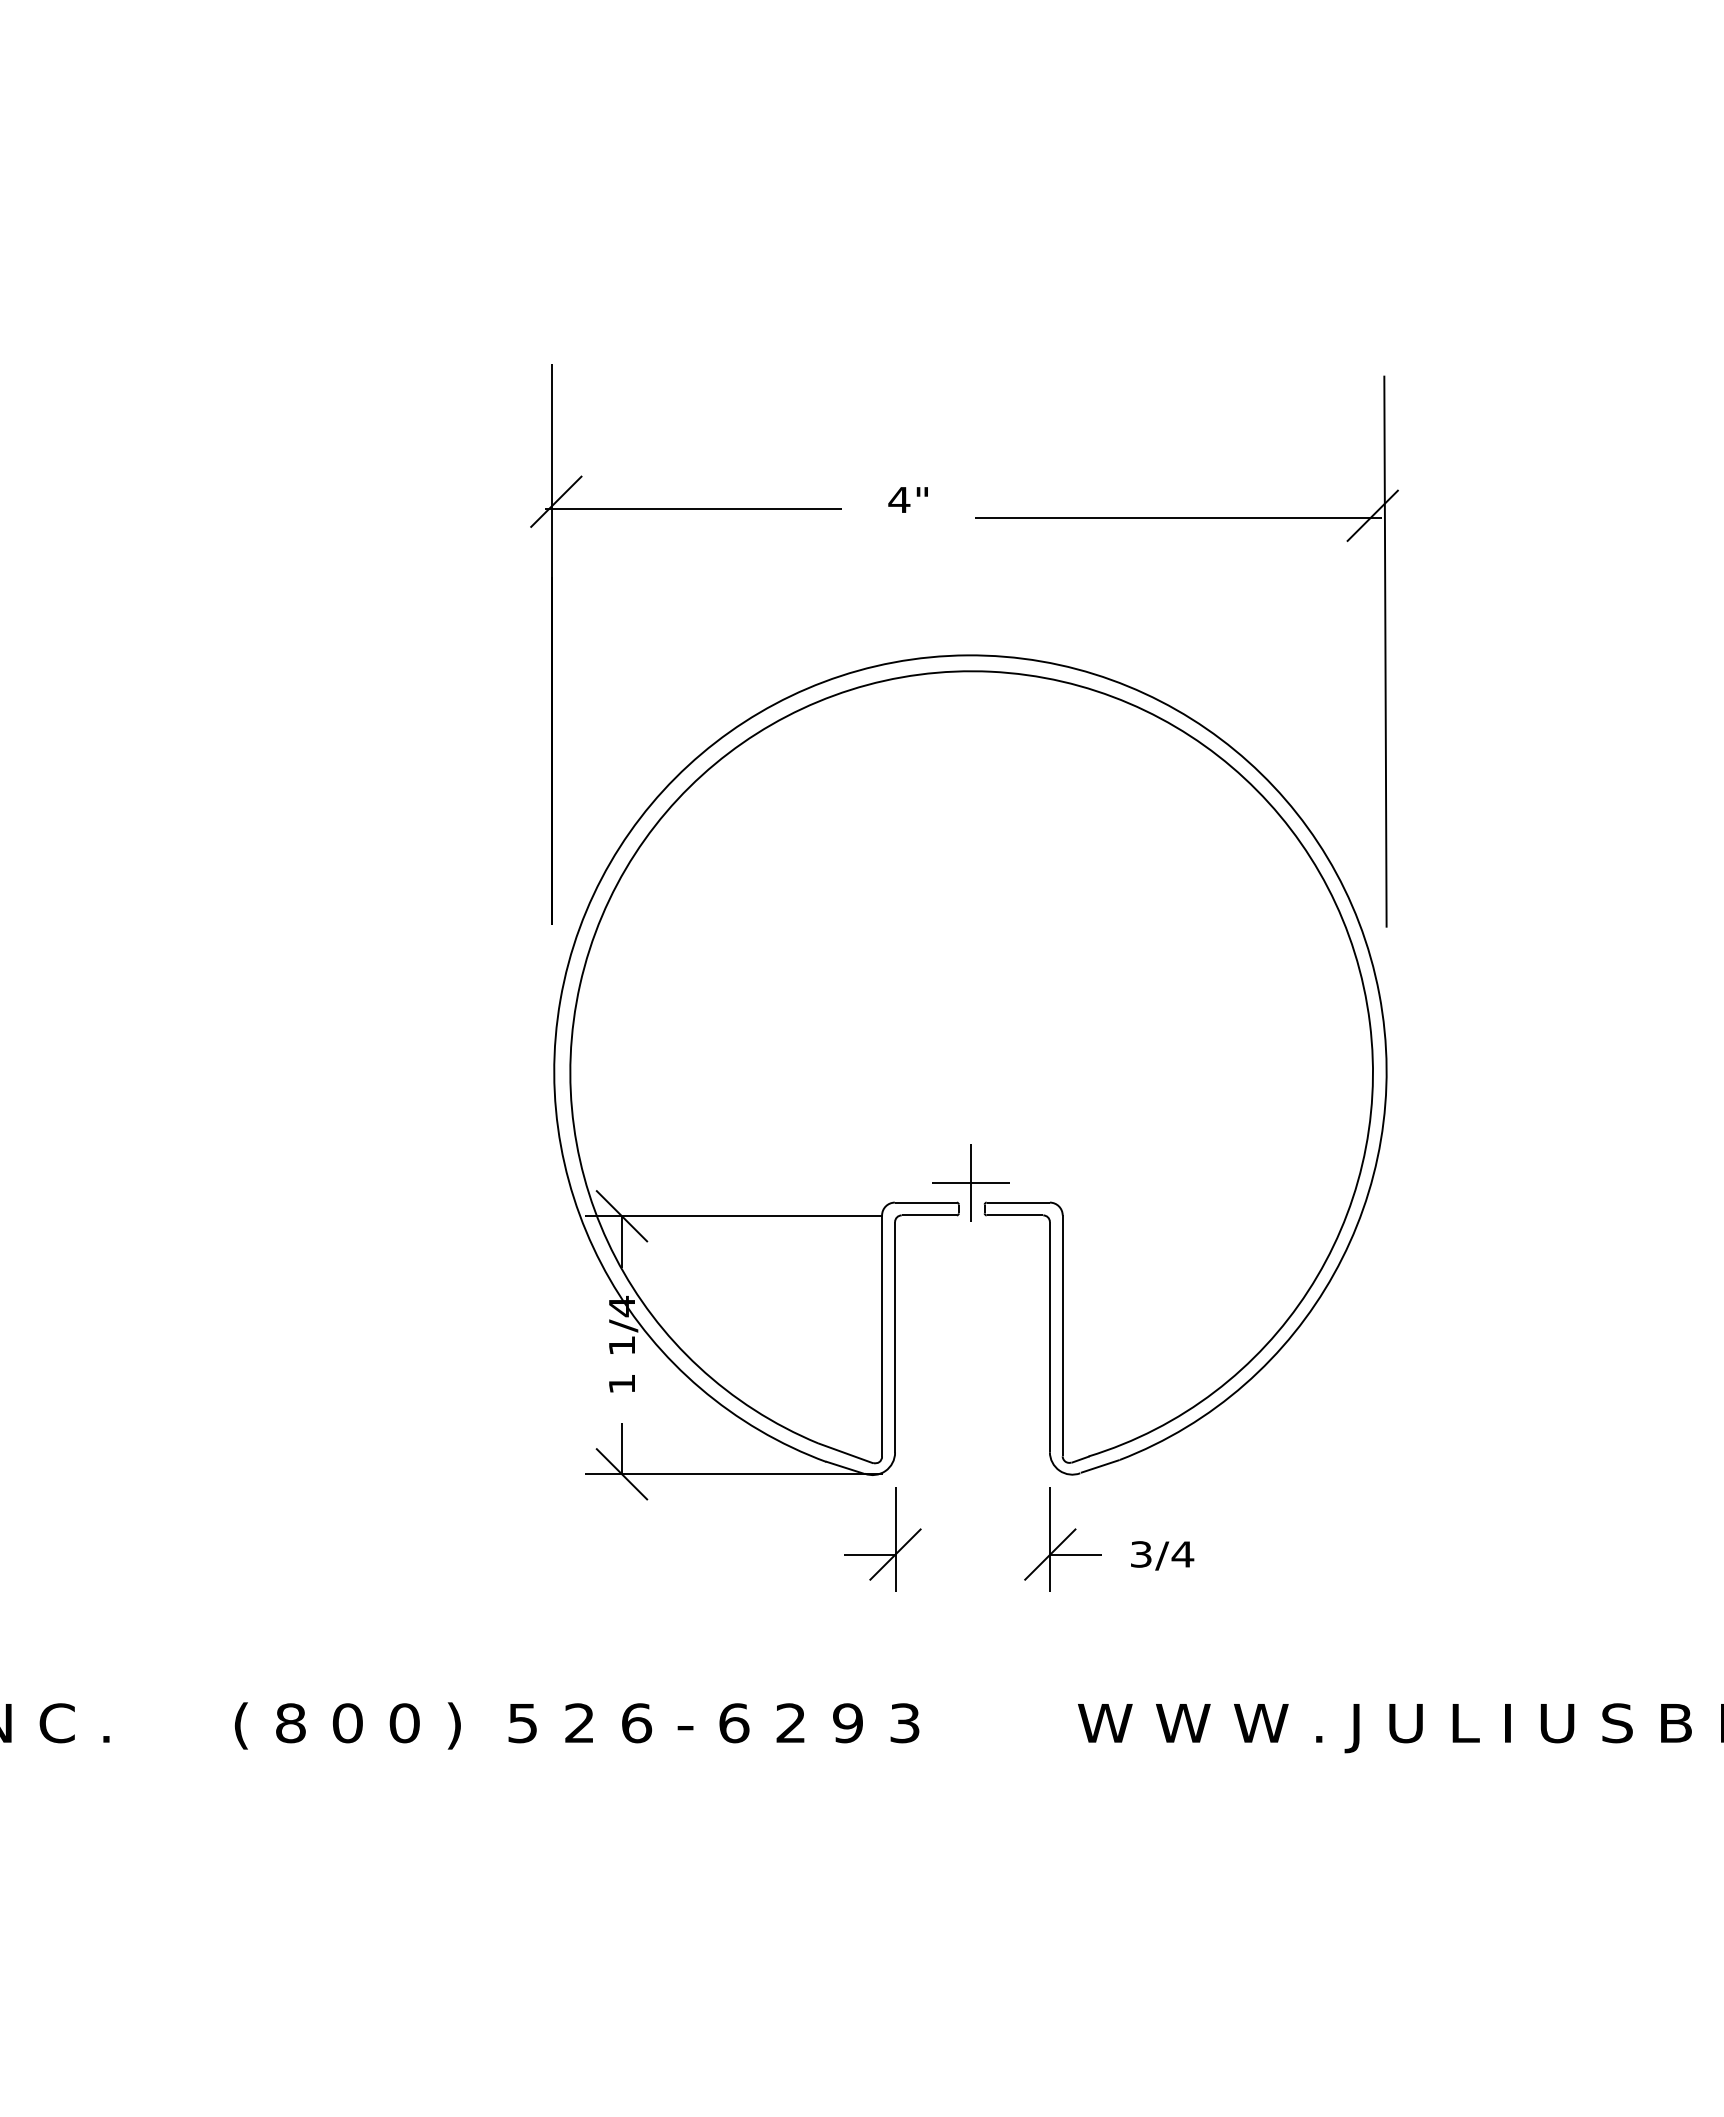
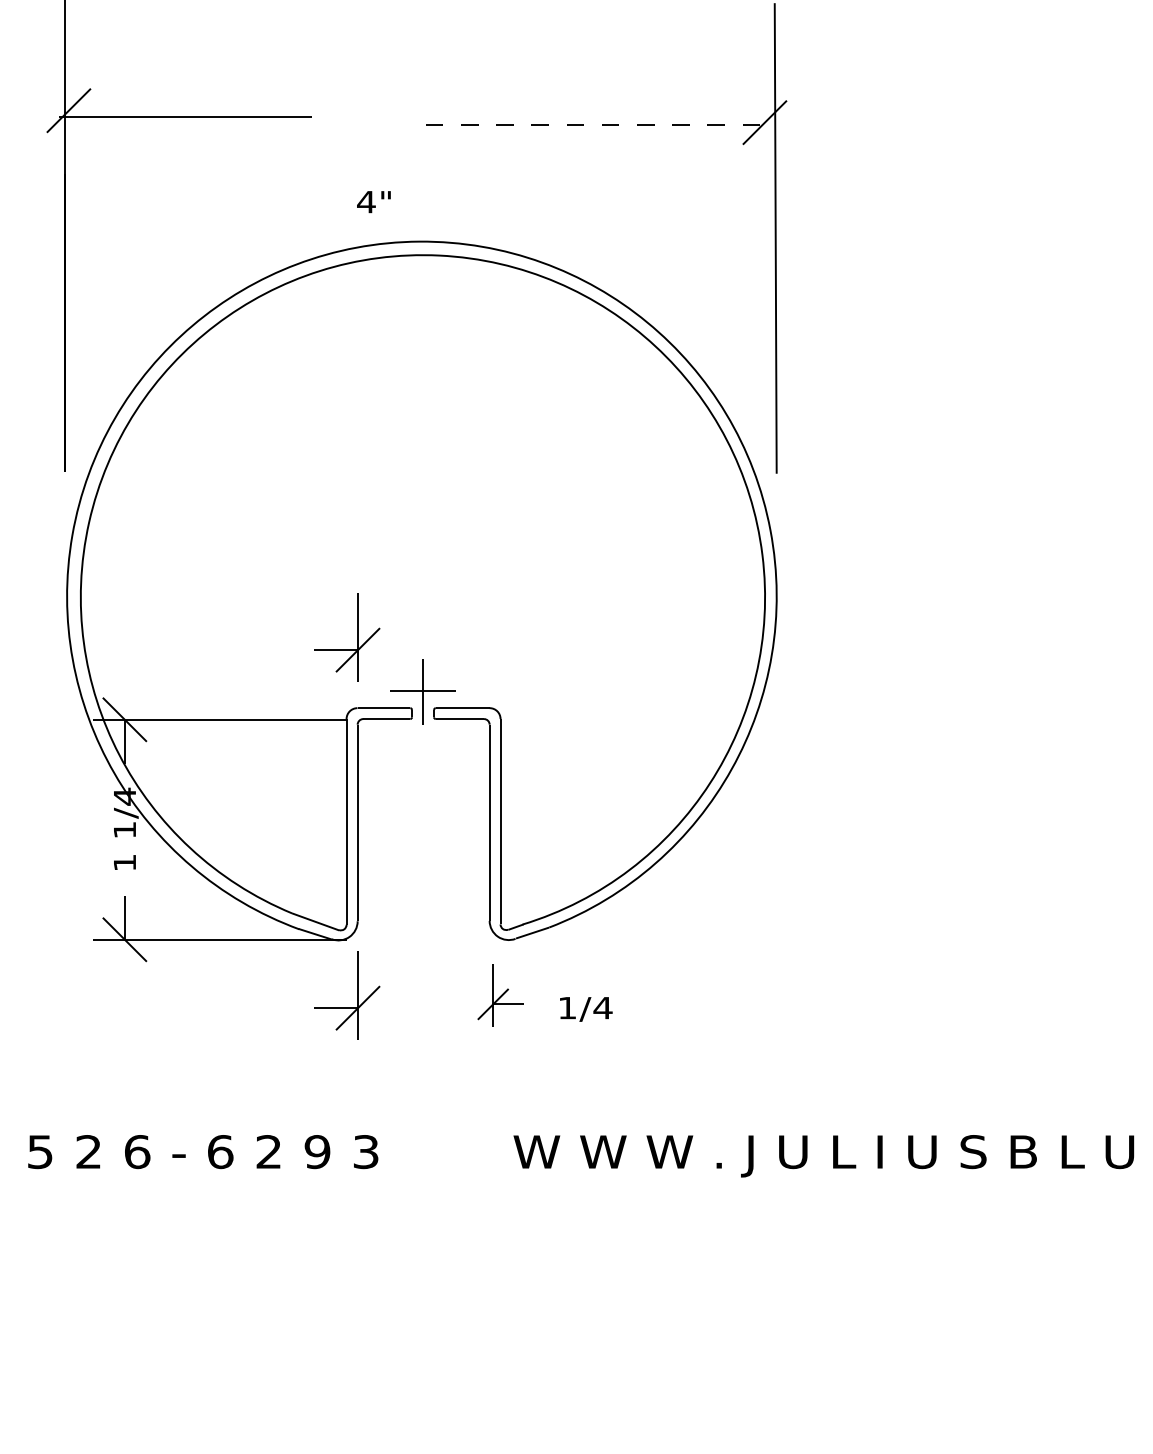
text: (907, 499) -> (373, 201), moved
line: (1178, 518) -> (599, 124), solid -> dashed
part: (895, 1119) -> (358, 637), added
part: (1062, 1539) -> (500, 995), size x0.7
text: (1141, 1554) -> (567, 1008), 3/4 -> 1/4

